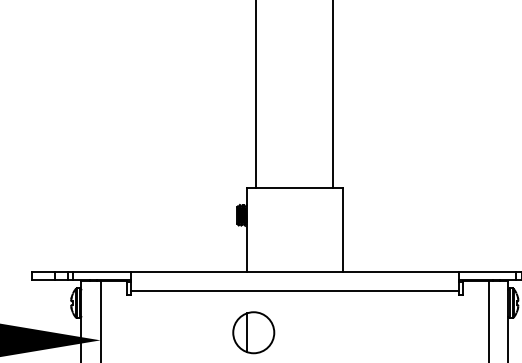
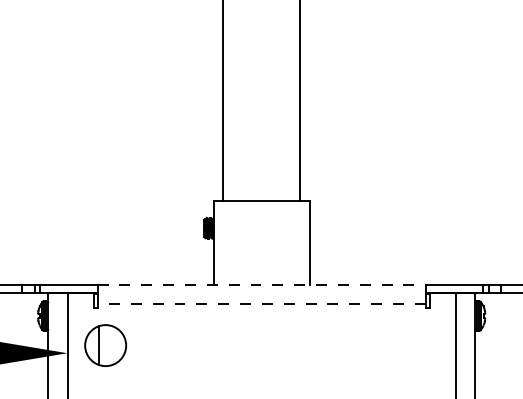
line: (295, 271) -> (262, 284), solid -> dashed
line: (294, 290) -> (261, 303), solid -> dashed
part: (253, 332) -> (105, 345), moved

